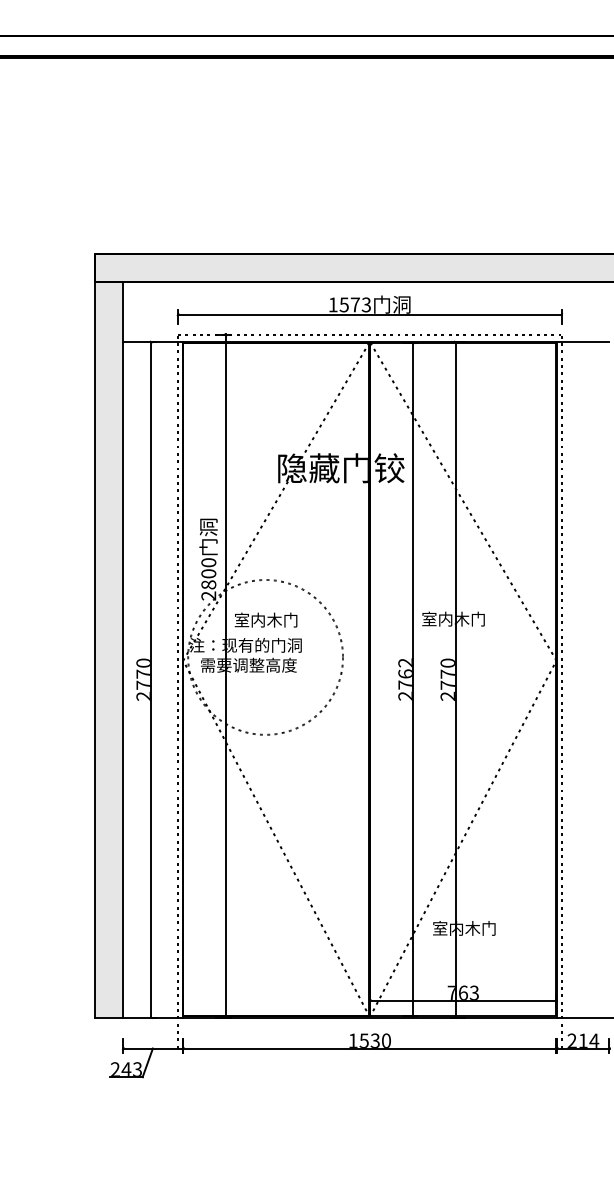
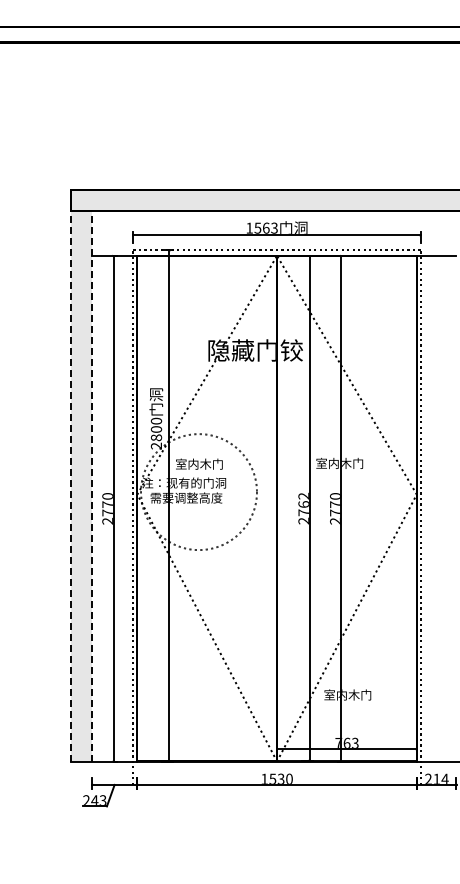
text: (354, 303) -> (265, 227), 1573 -> 1563
line: (95, 648) -> (71, 485), solid -> dashed
line: (123, 648) -> (92, 485), solid -> dashed

